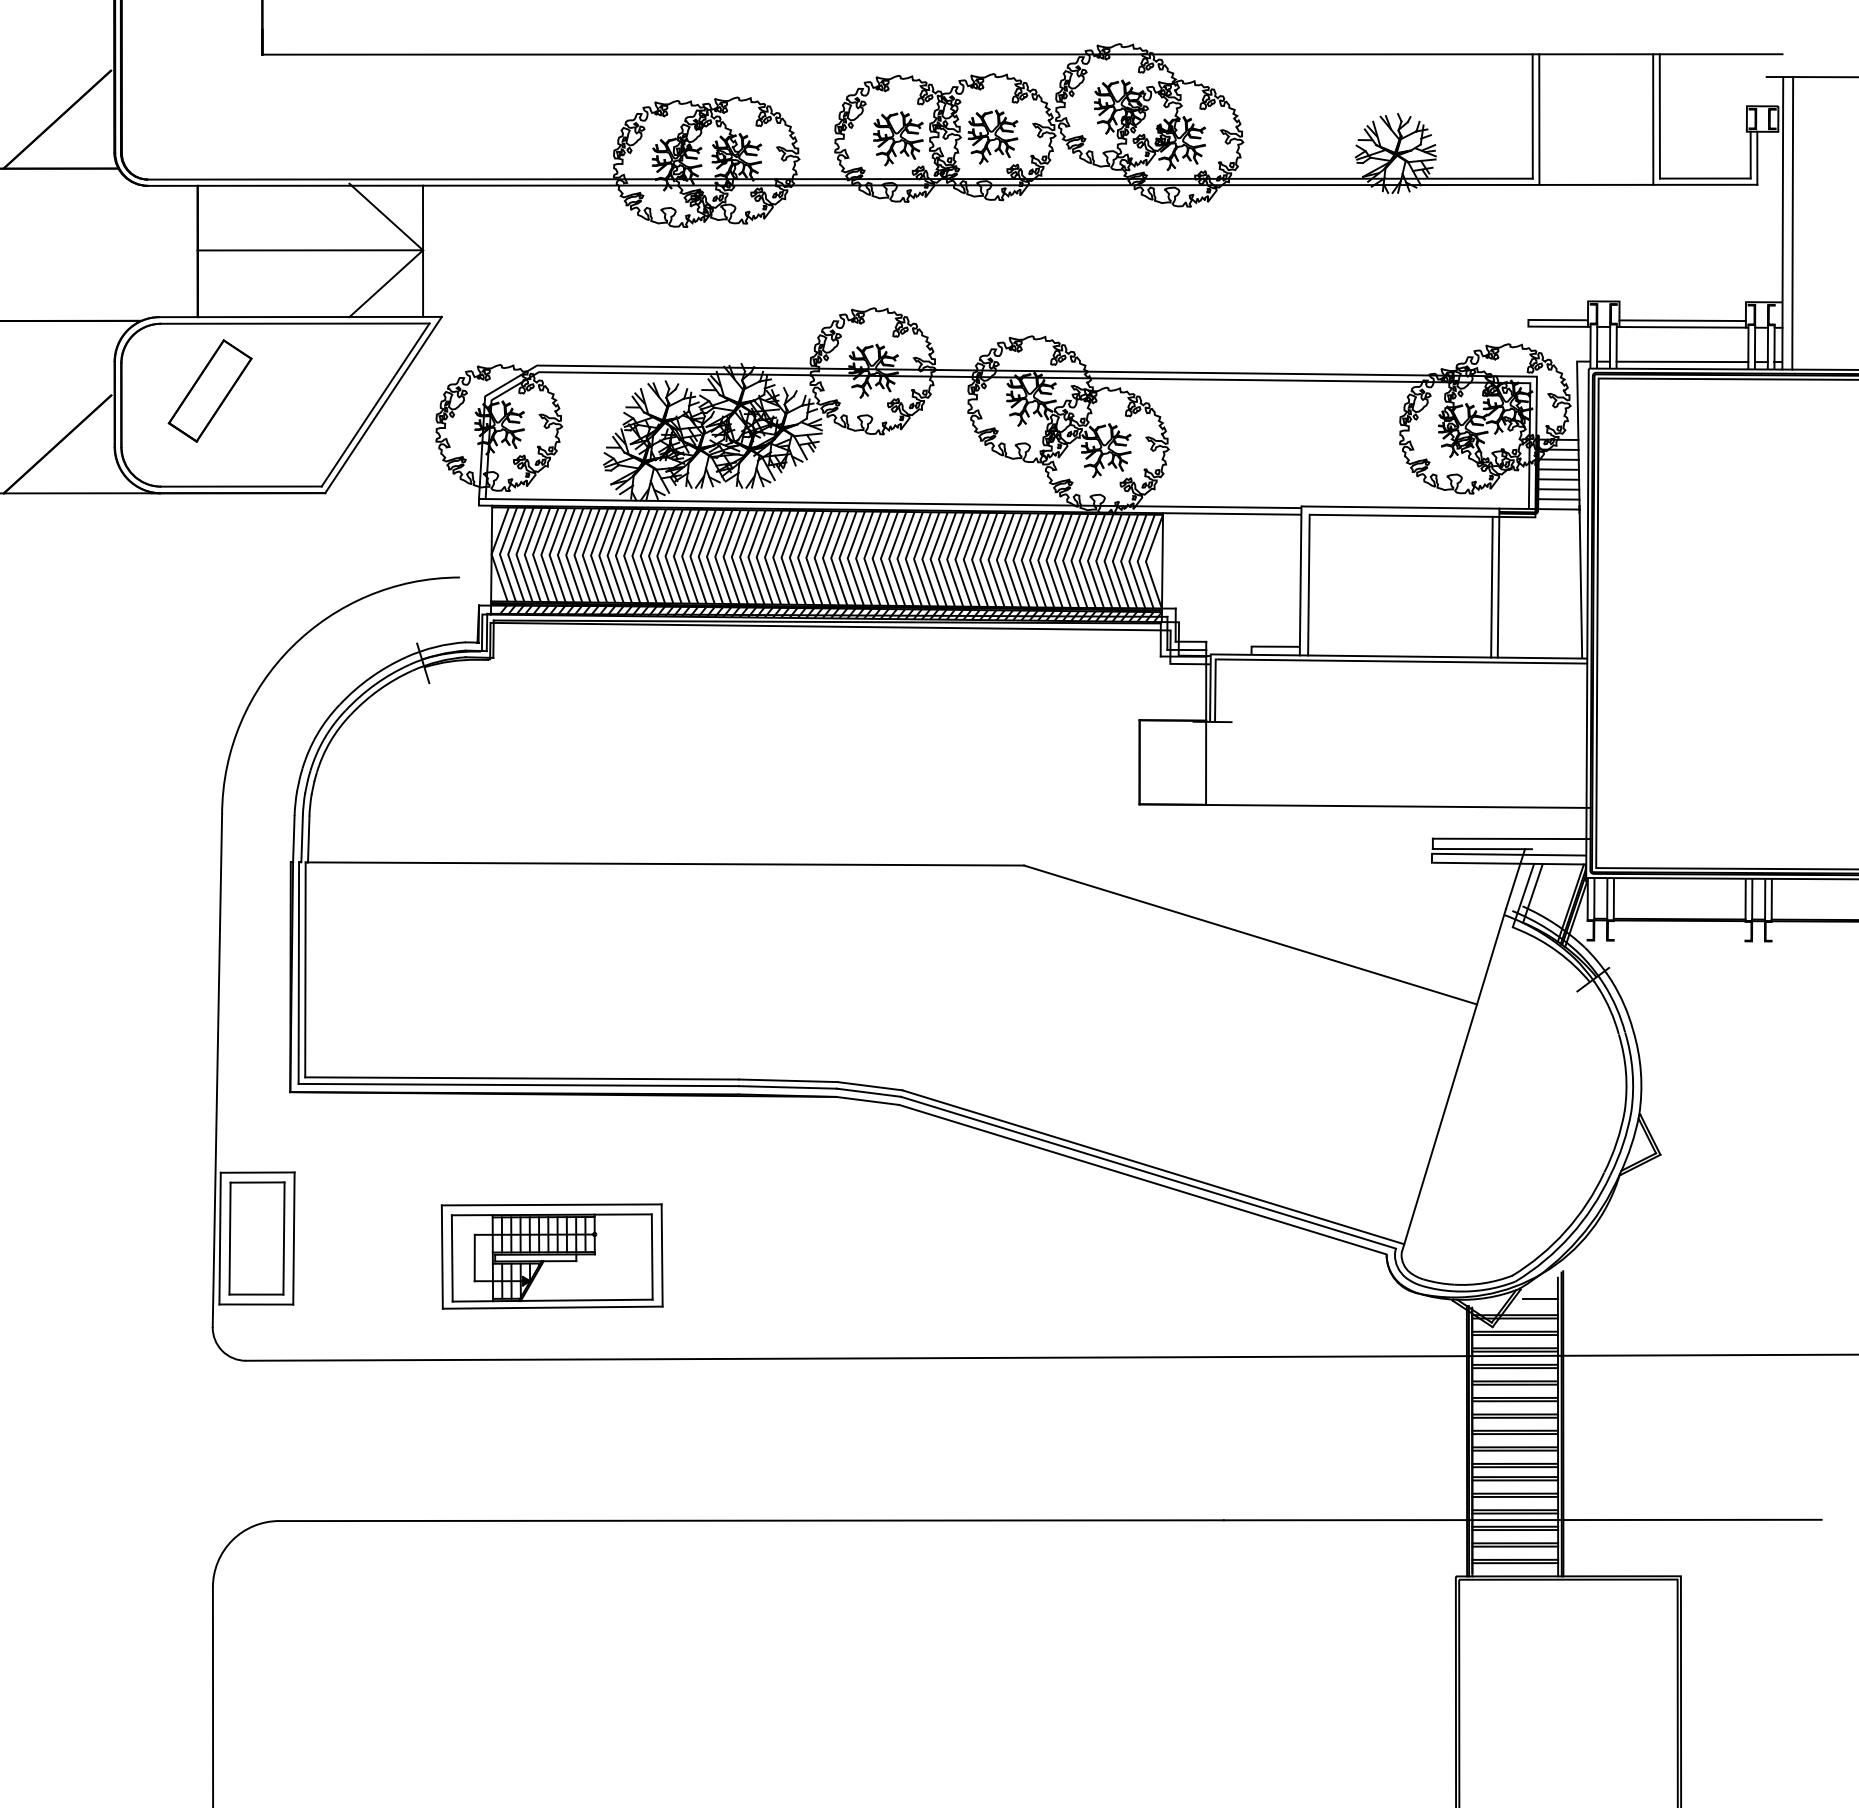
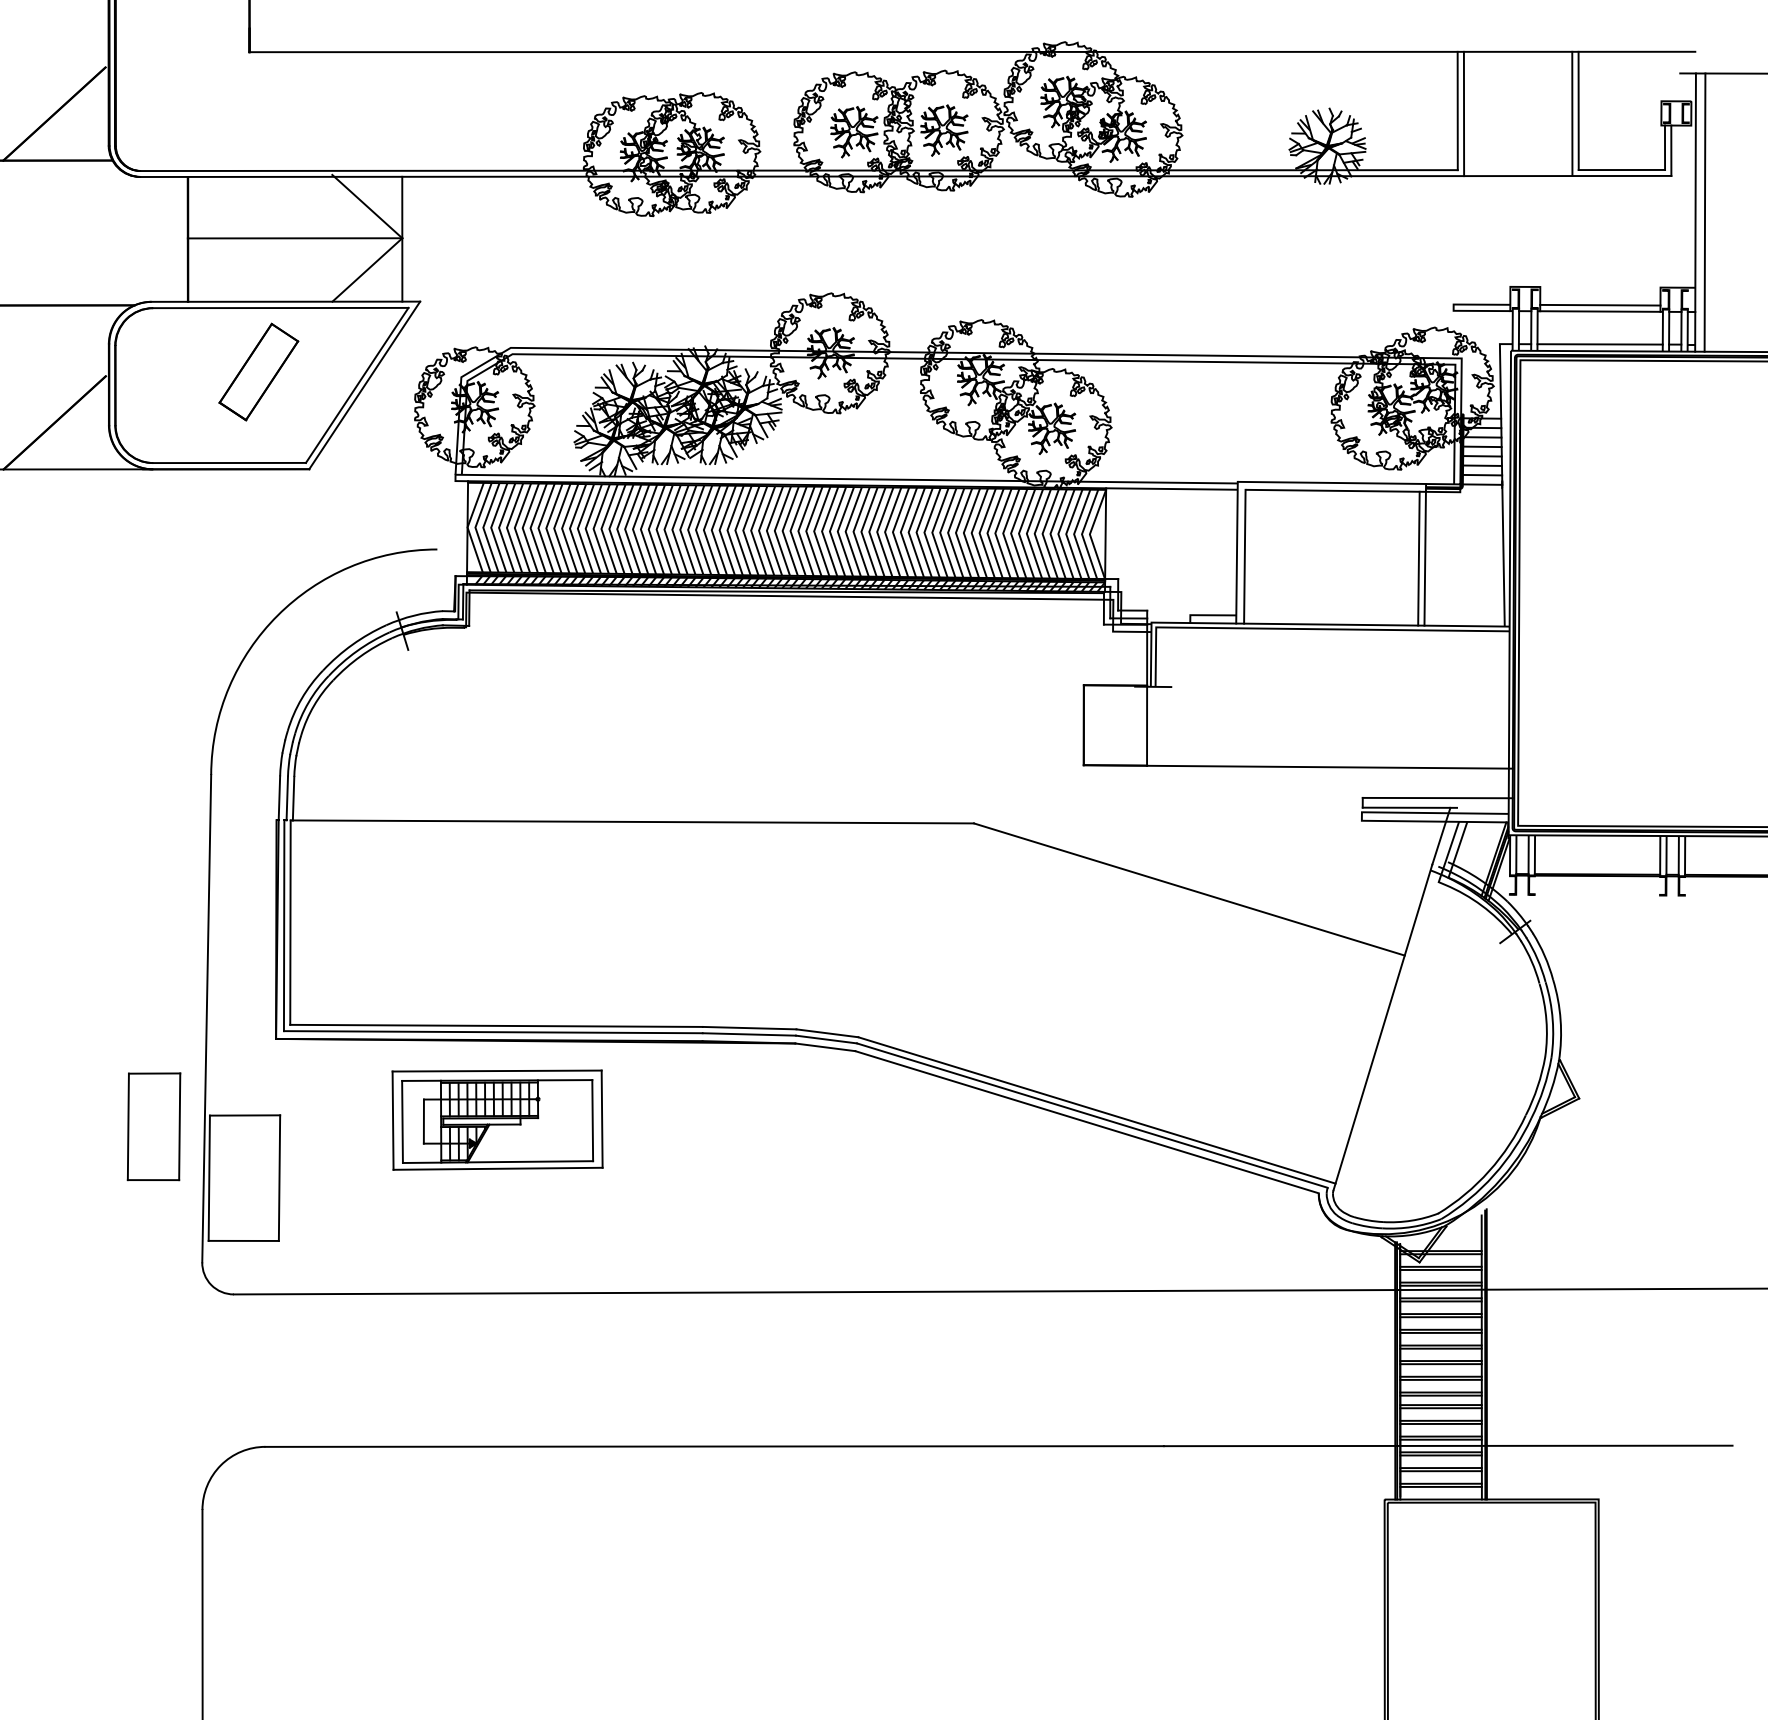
part: (209, 390) -> (258, 371), moved
part: (256, 1238) -> (153, 1126), moved
part: (551, 1256) -> (496, 1120), moved
line: (1540, 1298) -> (1465, 1235), removed

